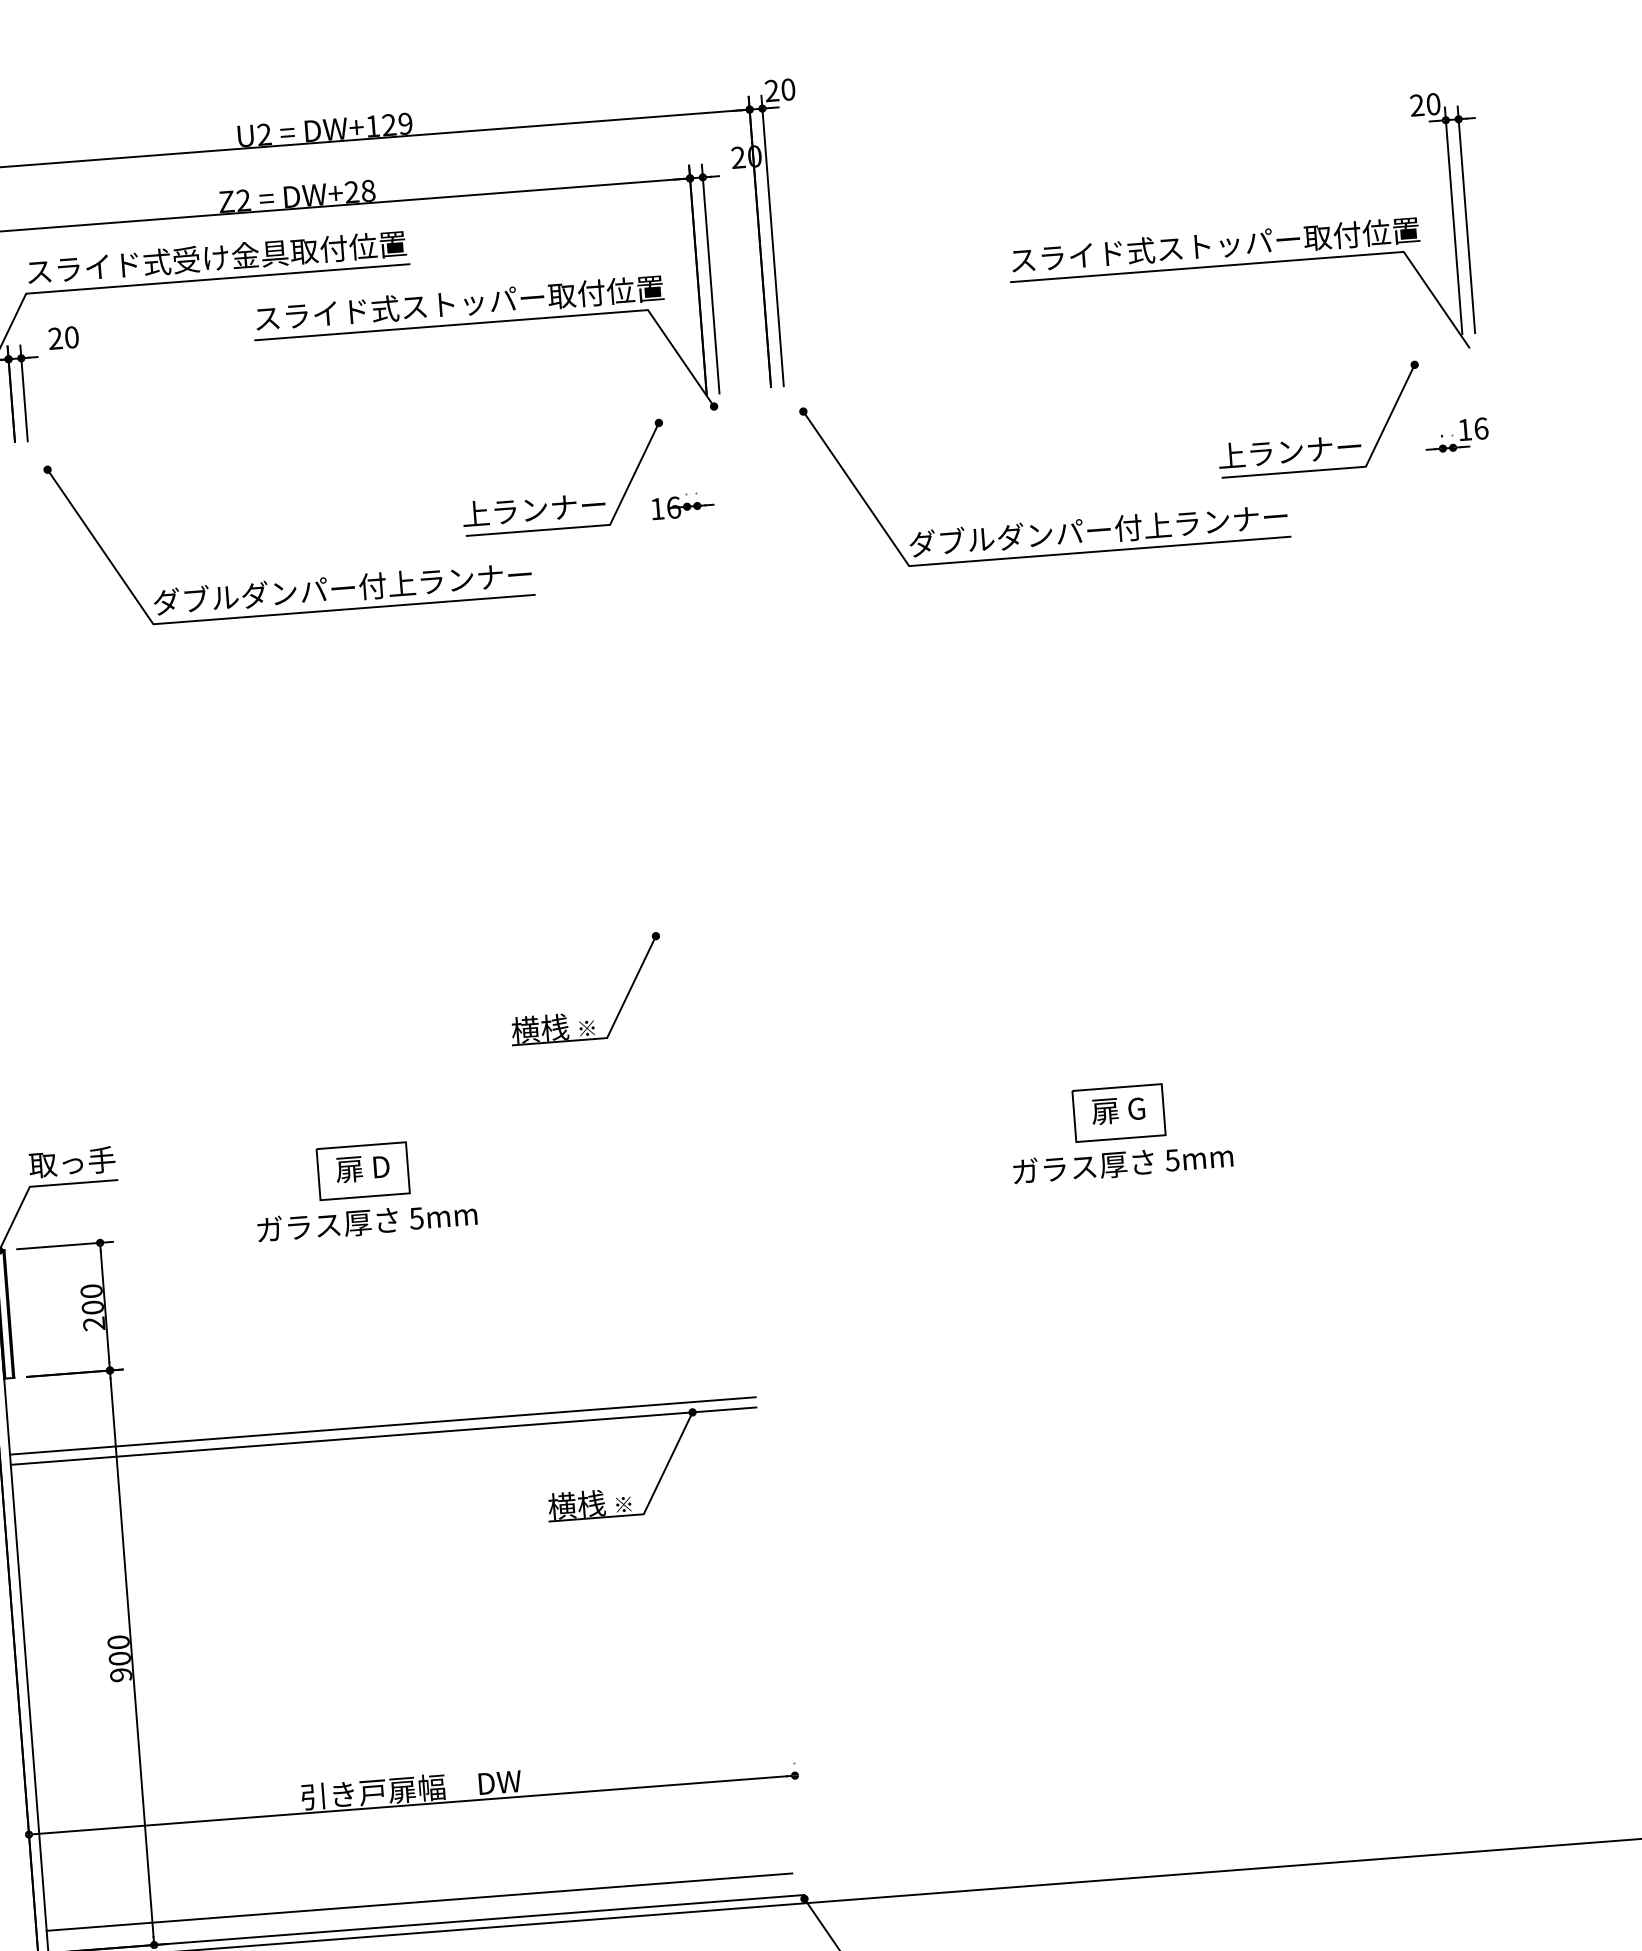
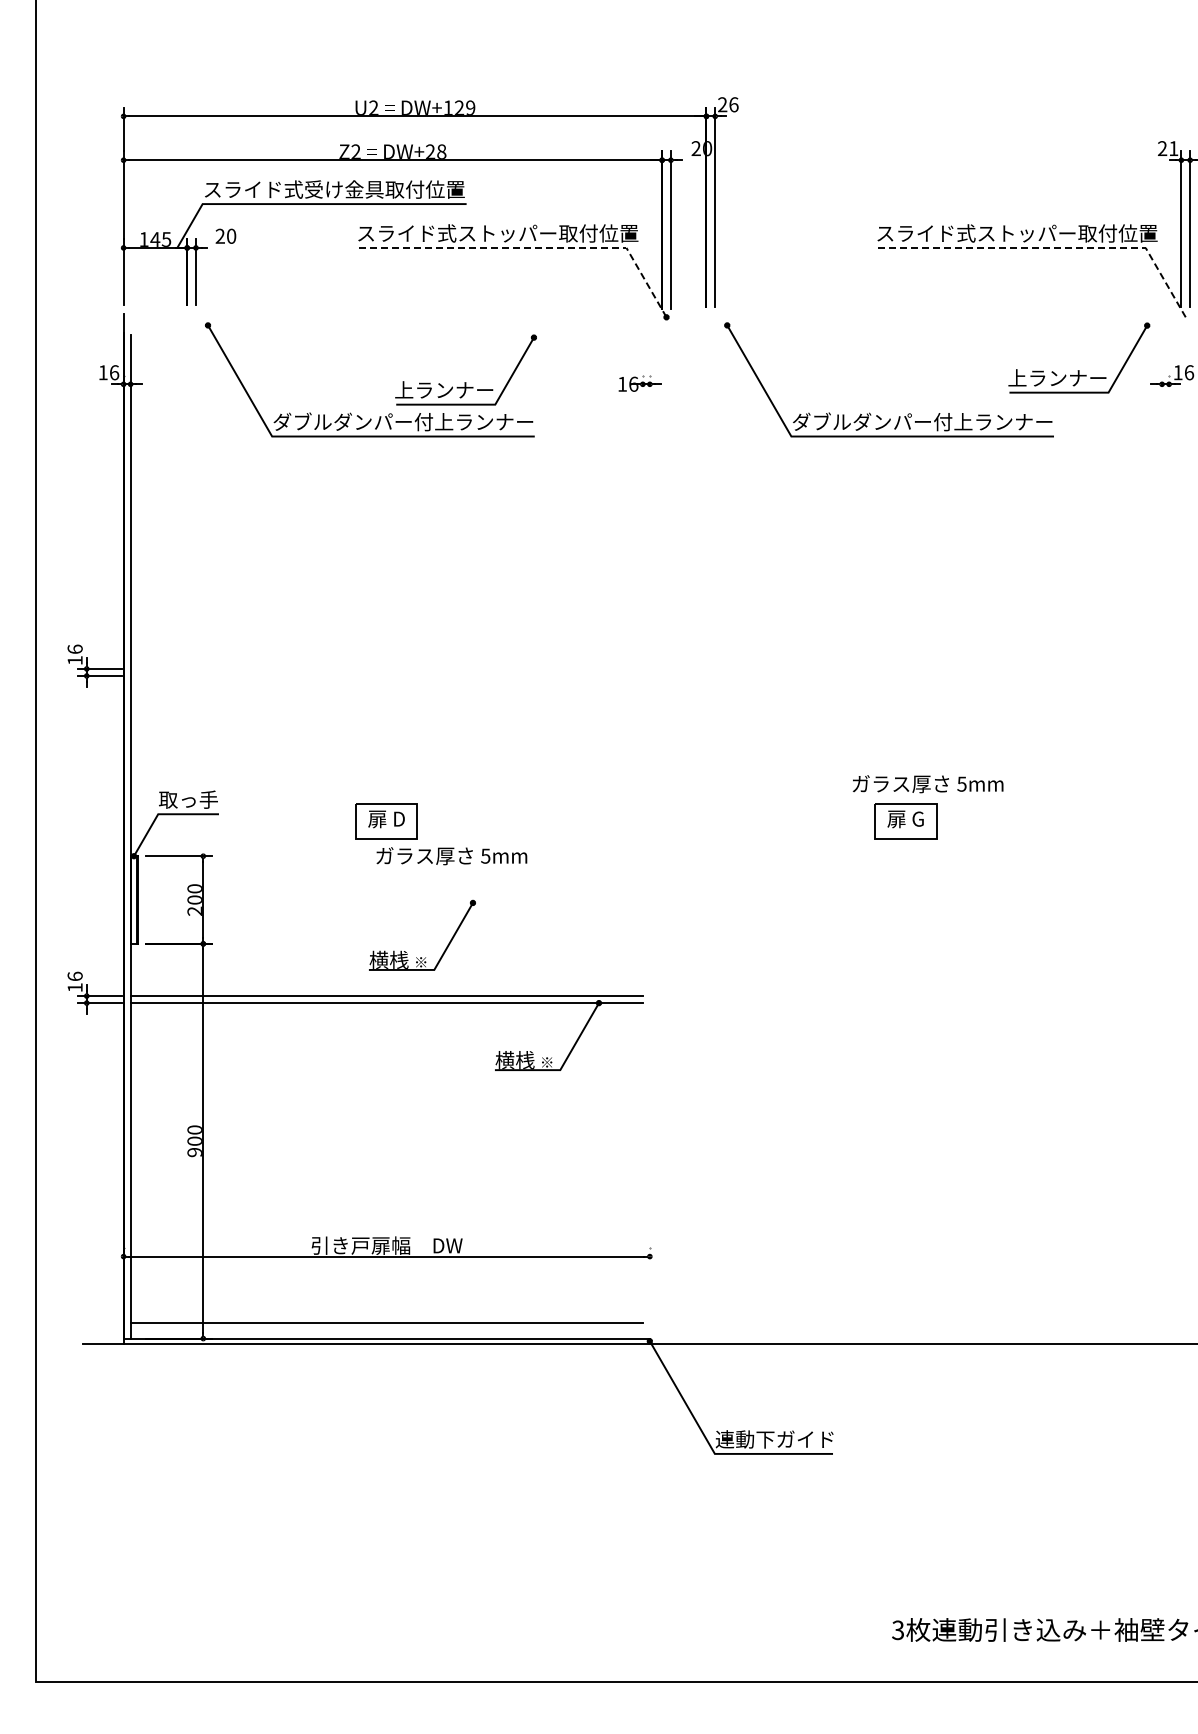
text: (787, 89) -> (733, 104), 20 -> 26
text: (1433, 104) -> (1173, 148), 20 -> 21
line: (1265, 261) -> (1050, 247), solid -> dashed
line: (509, 320) -> (531, 247), solid -> dashed
part: (564, 495) -> (465, 382), moved
part: (587, 1021) -> (421, 957), moved
text: (1122, 1164) -> (927, 784), moved
text: (366, 1222) -> (451, 856), moved

